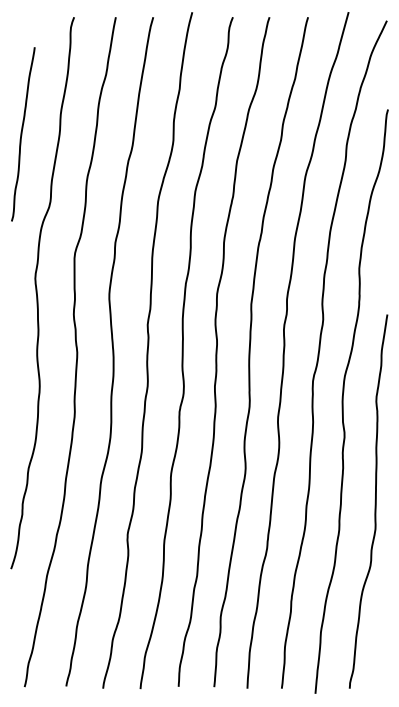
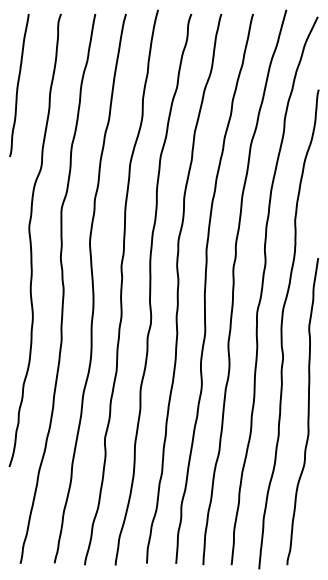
curve: (22, 134) -> (18, 85), moved

